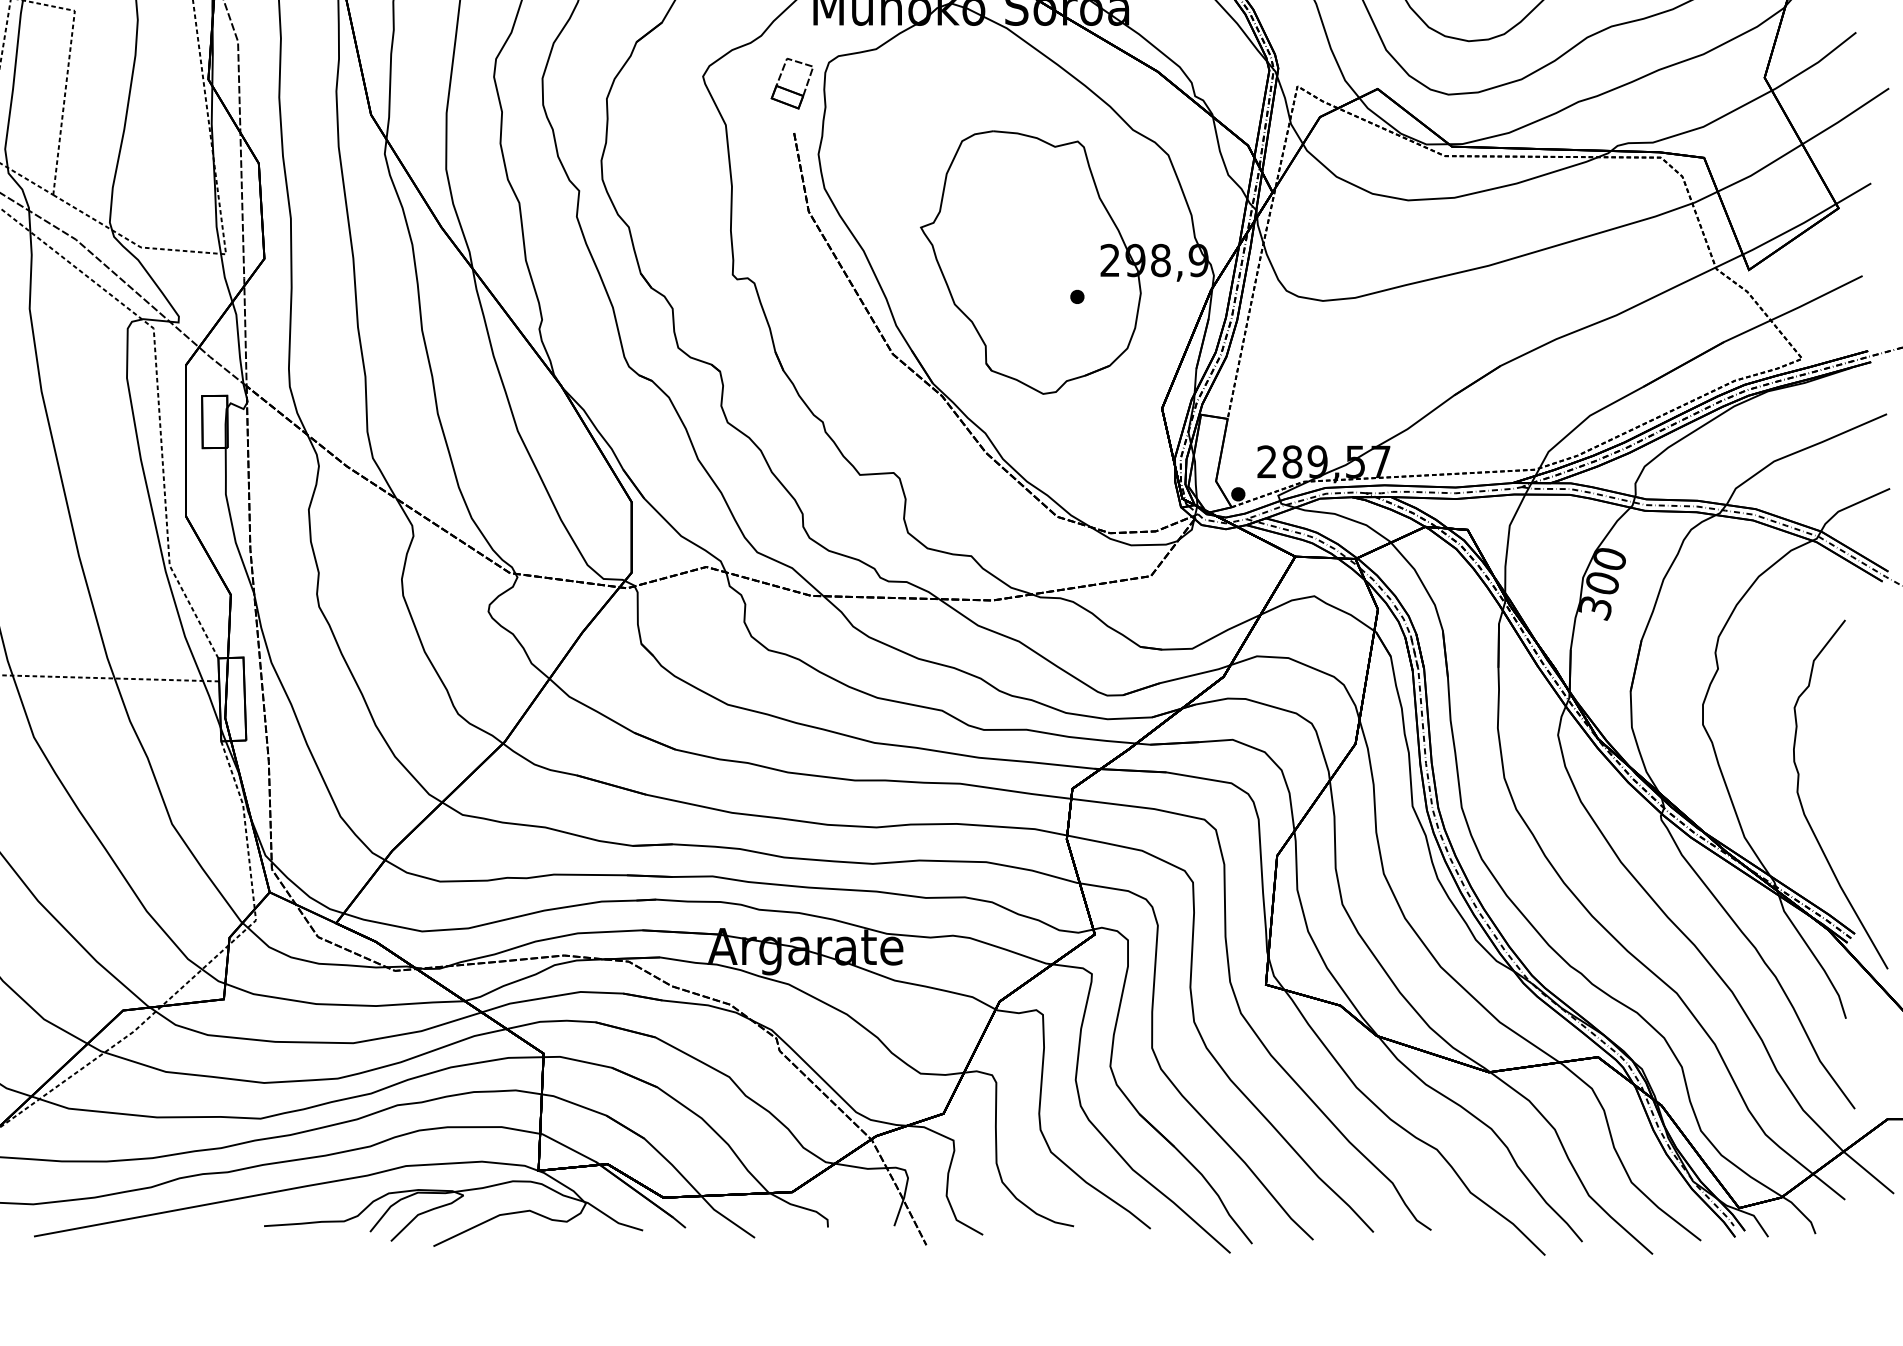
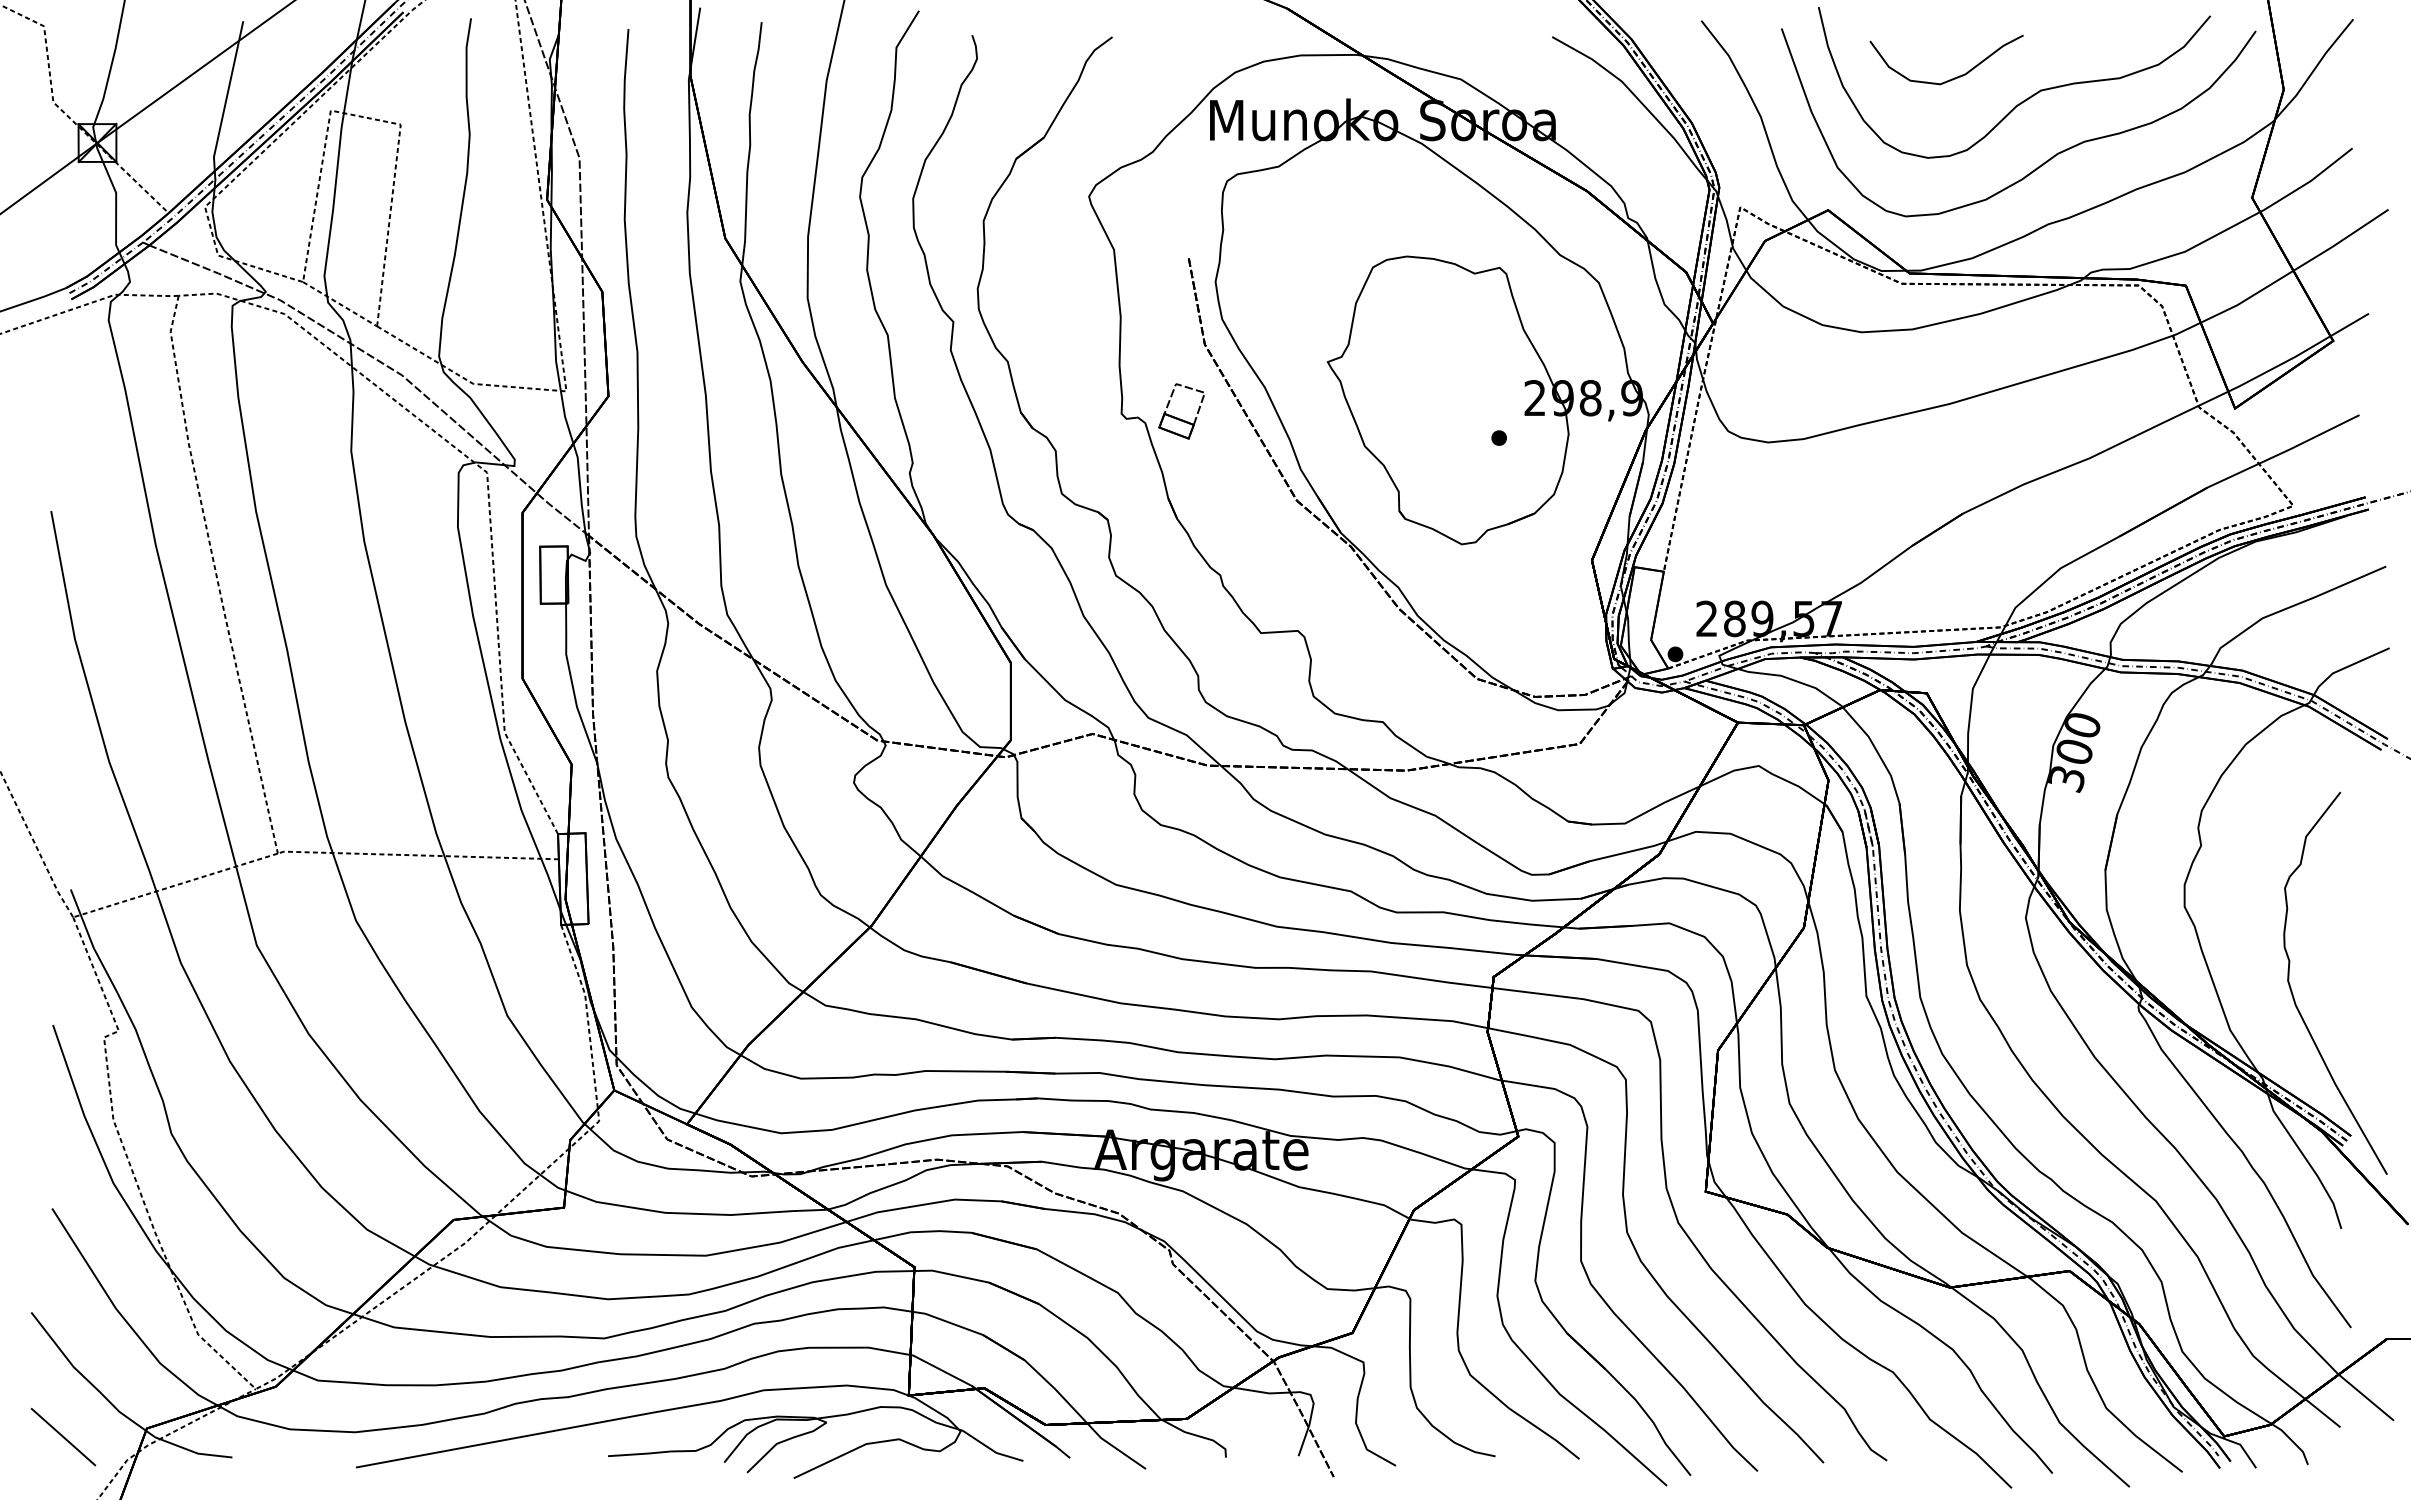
part: (791, 90) -> (1180, 418), moved

